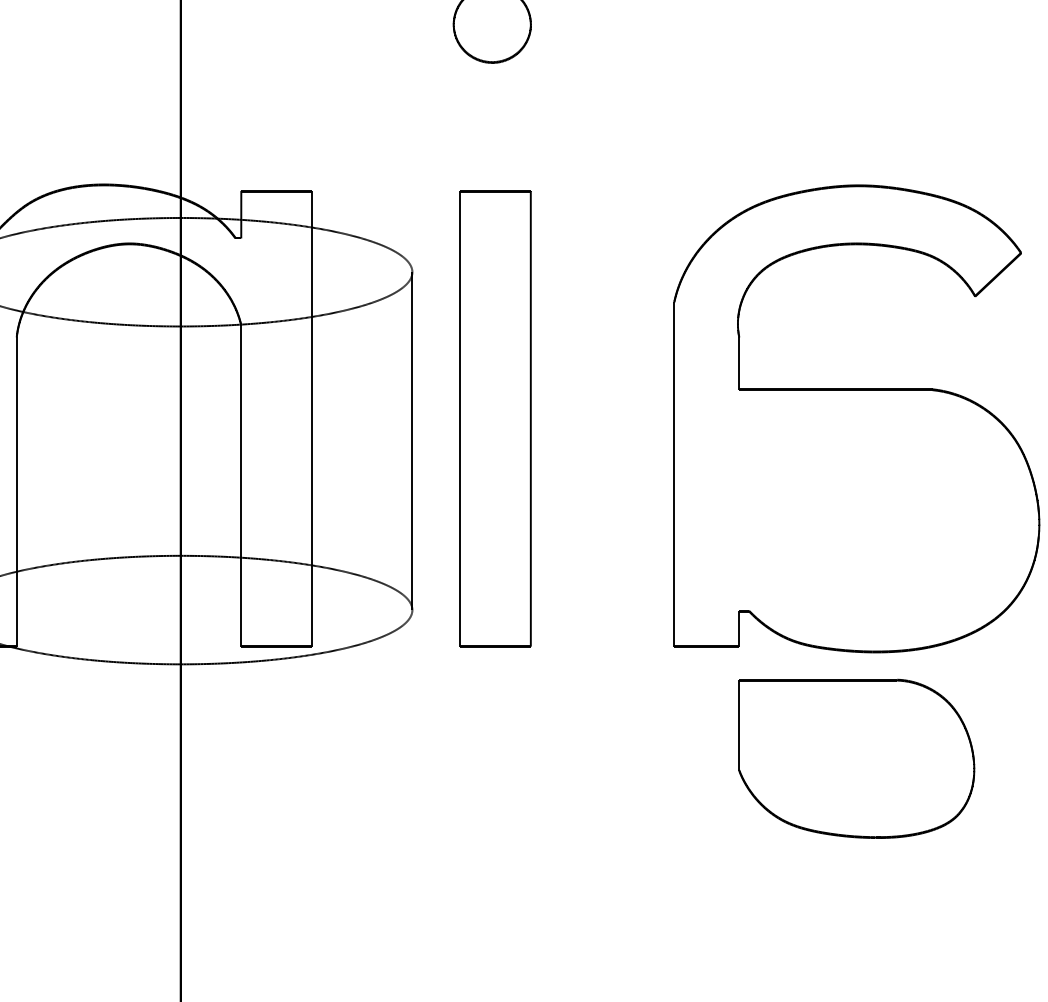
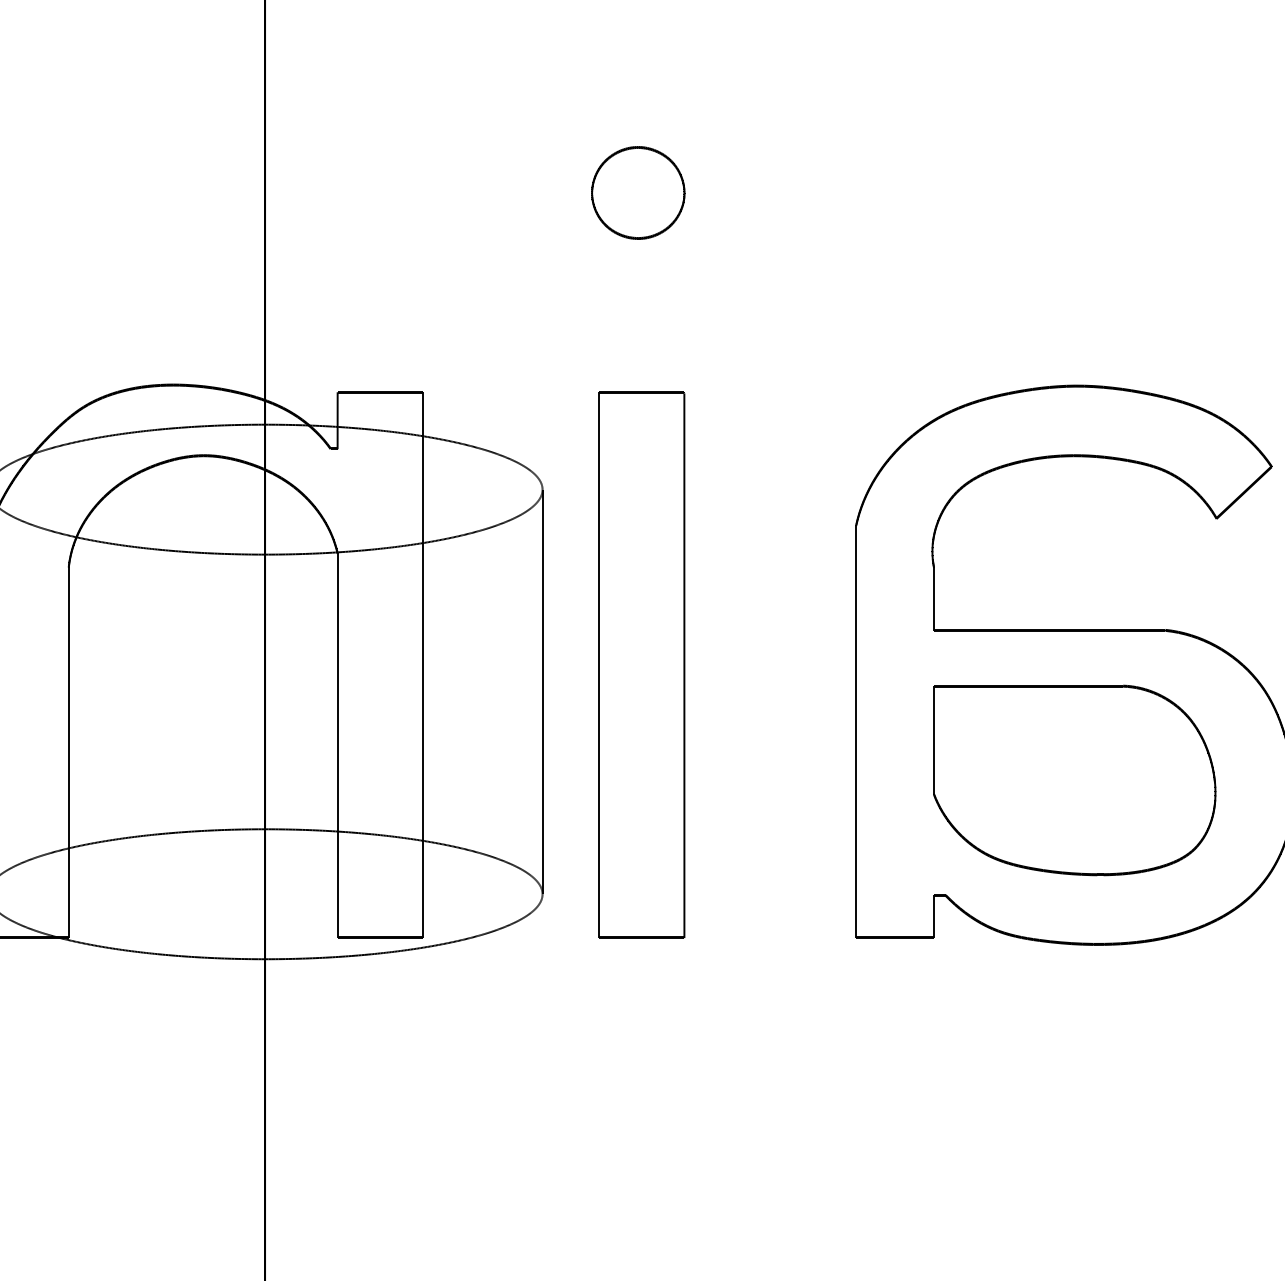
part: (856, 758) -> (1074, 780), moved

